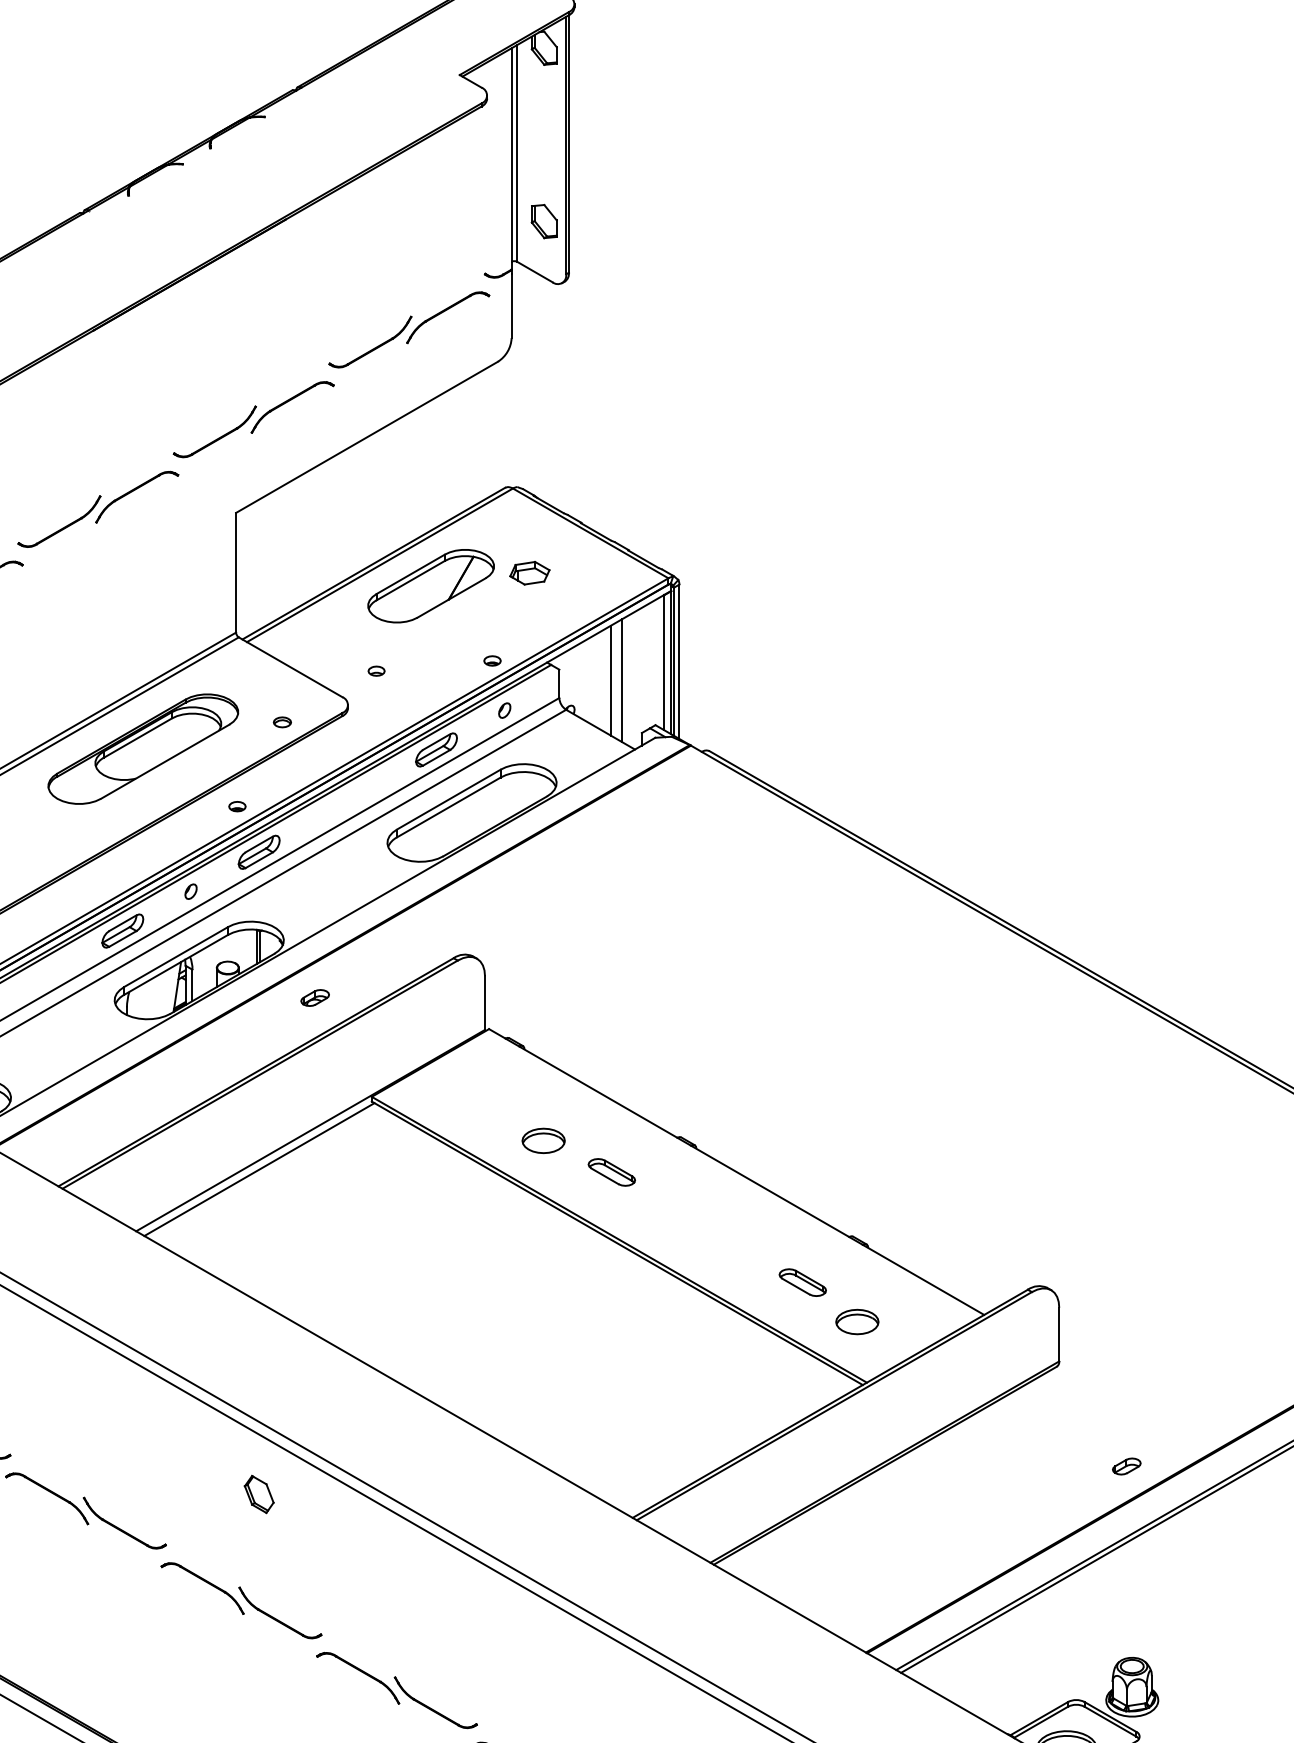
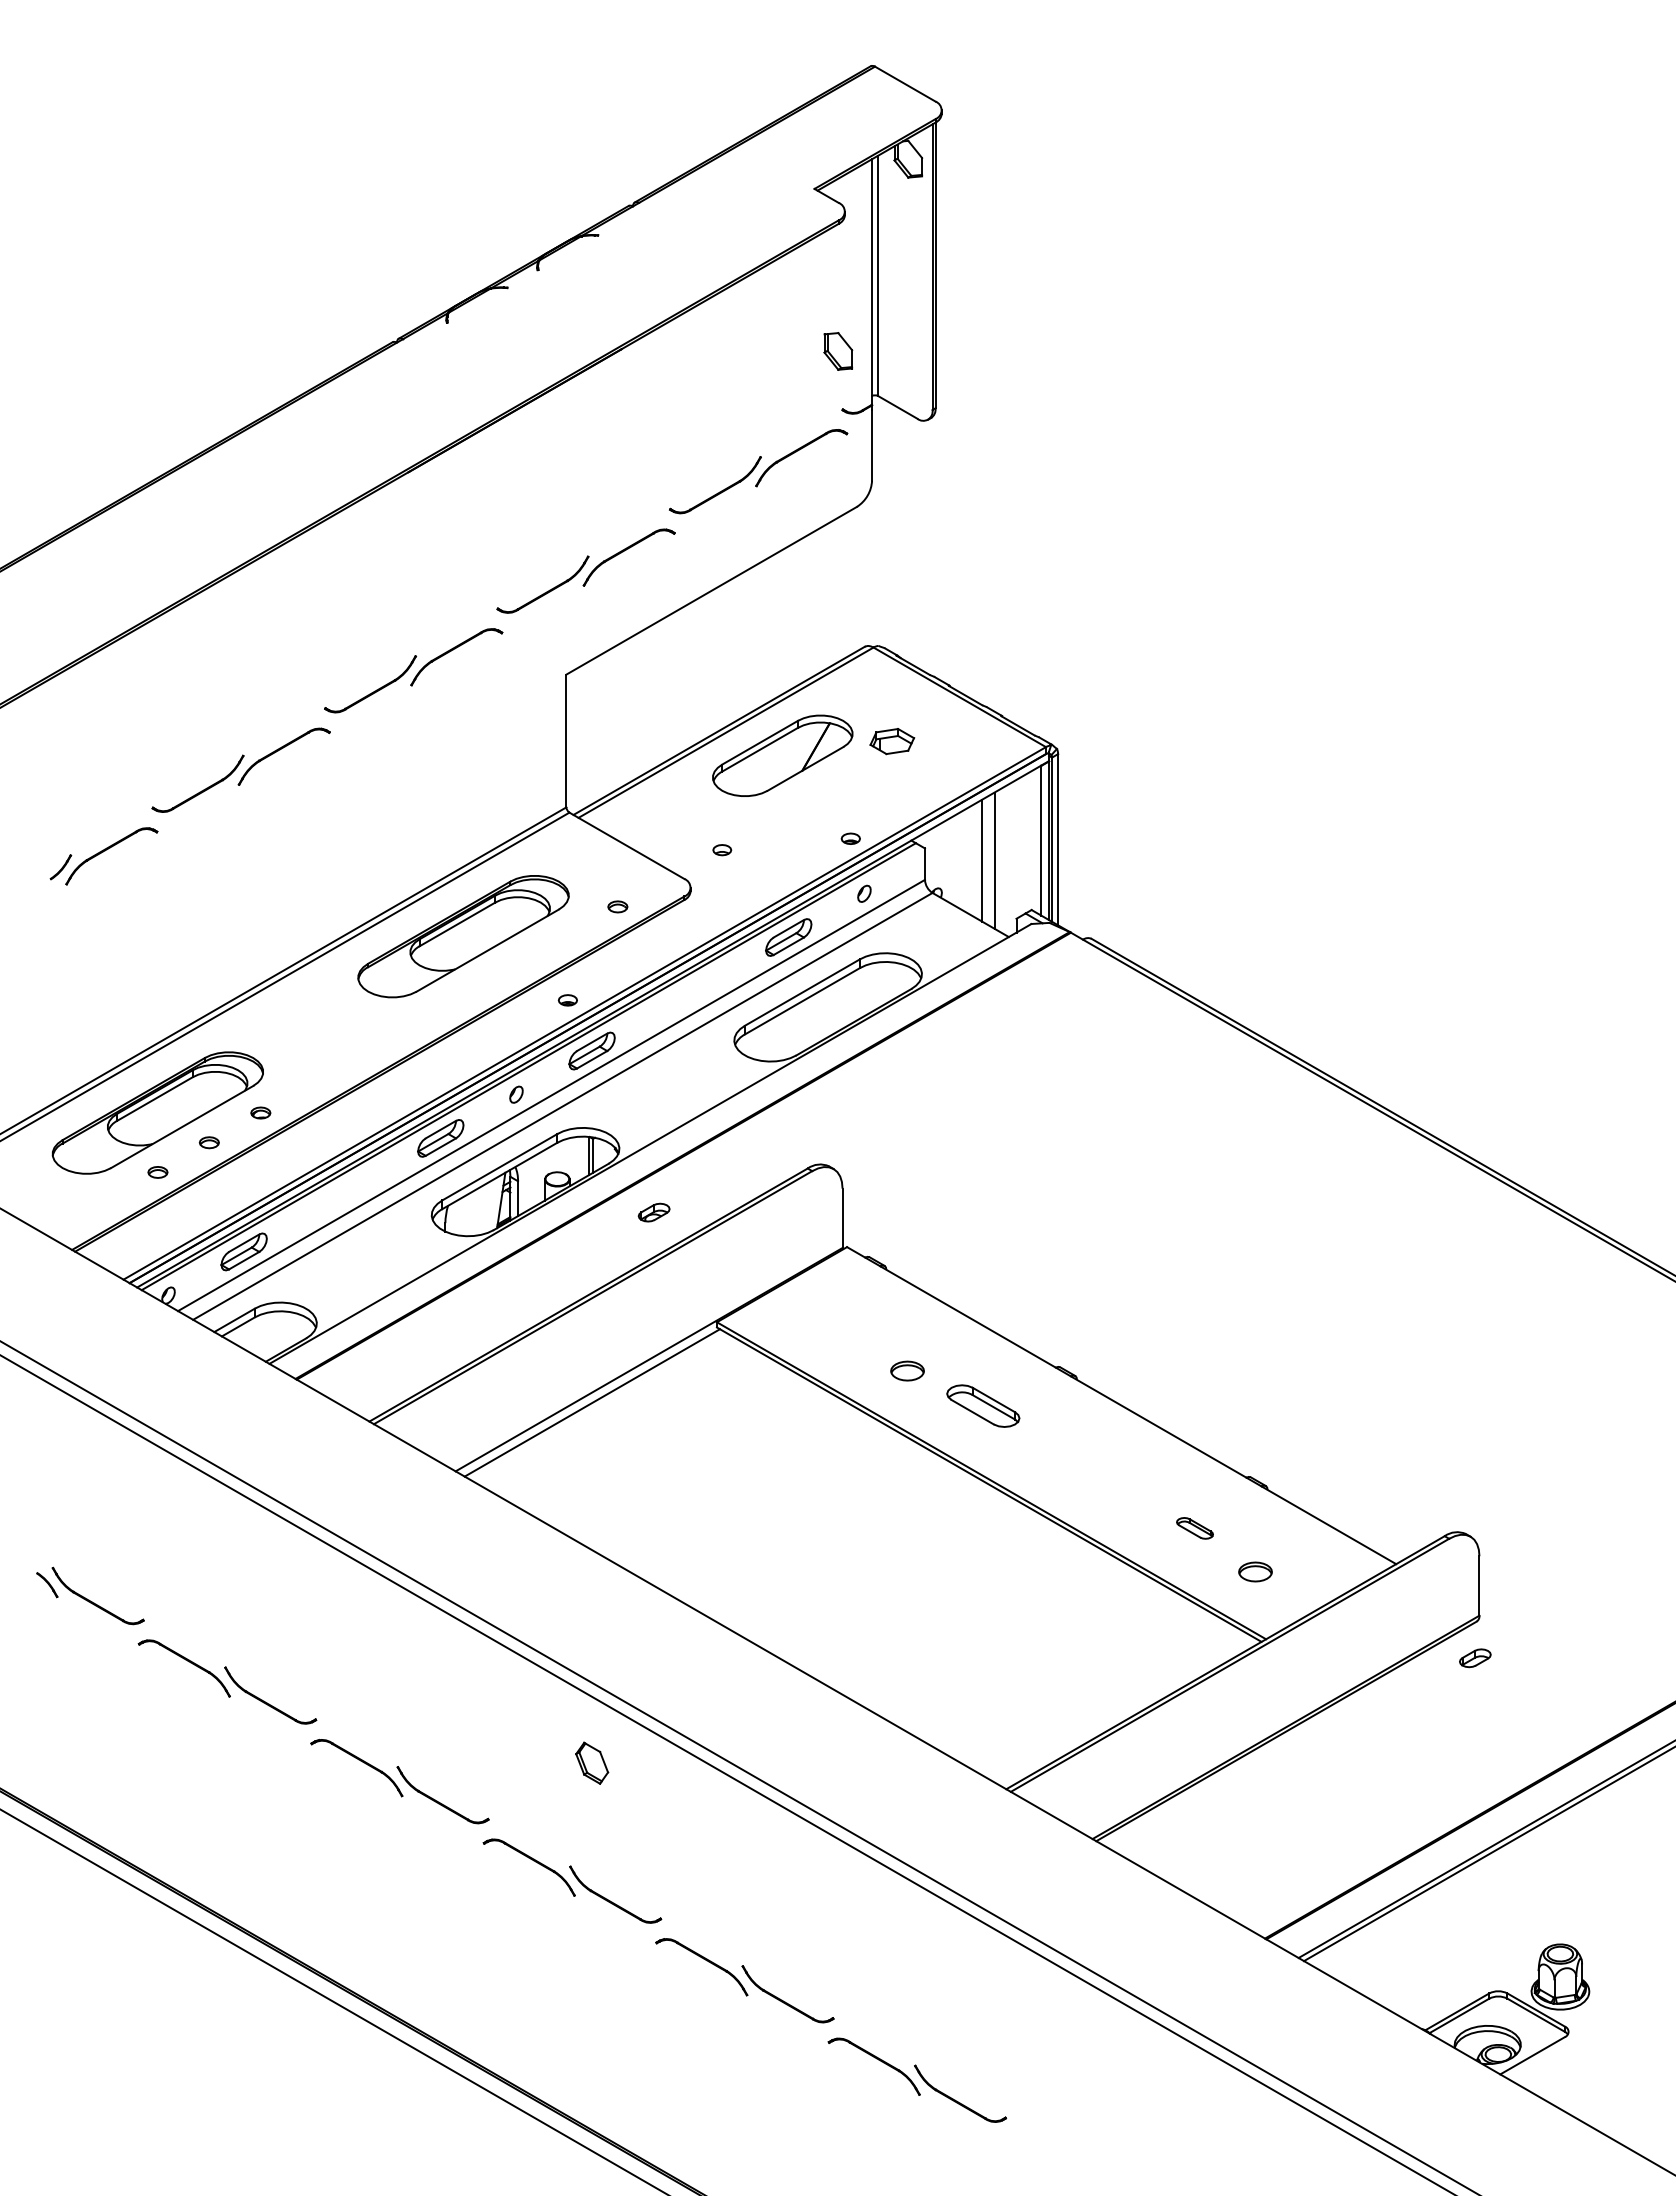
part: (544, 221) -> (838, 351), moved
part: (543, 1140) -> (907, 1370), size x0.7
part: (611, 1171) -> (982, 1405), size x1.4
part: (802, 1282) -> (1194, 1528), size x0.7
part: (857, 1321) -> (1255, 1571), size x0.7
part: (1126, 1466) -> (1475, 1658), moved

